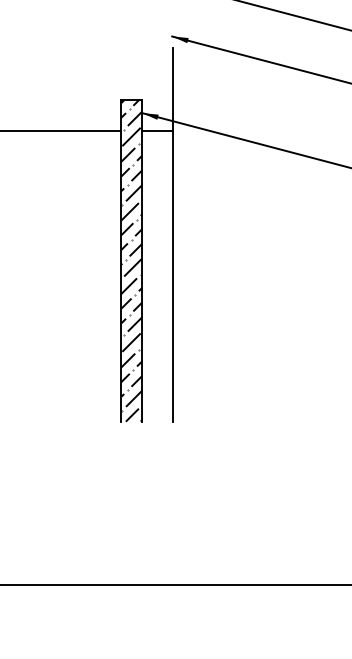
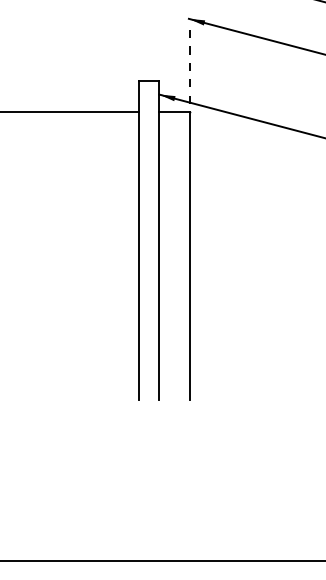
line: (173, 89) -> (190, 71), solid -> dashed
hatch: (131, 260) -> (148, 240), removed

